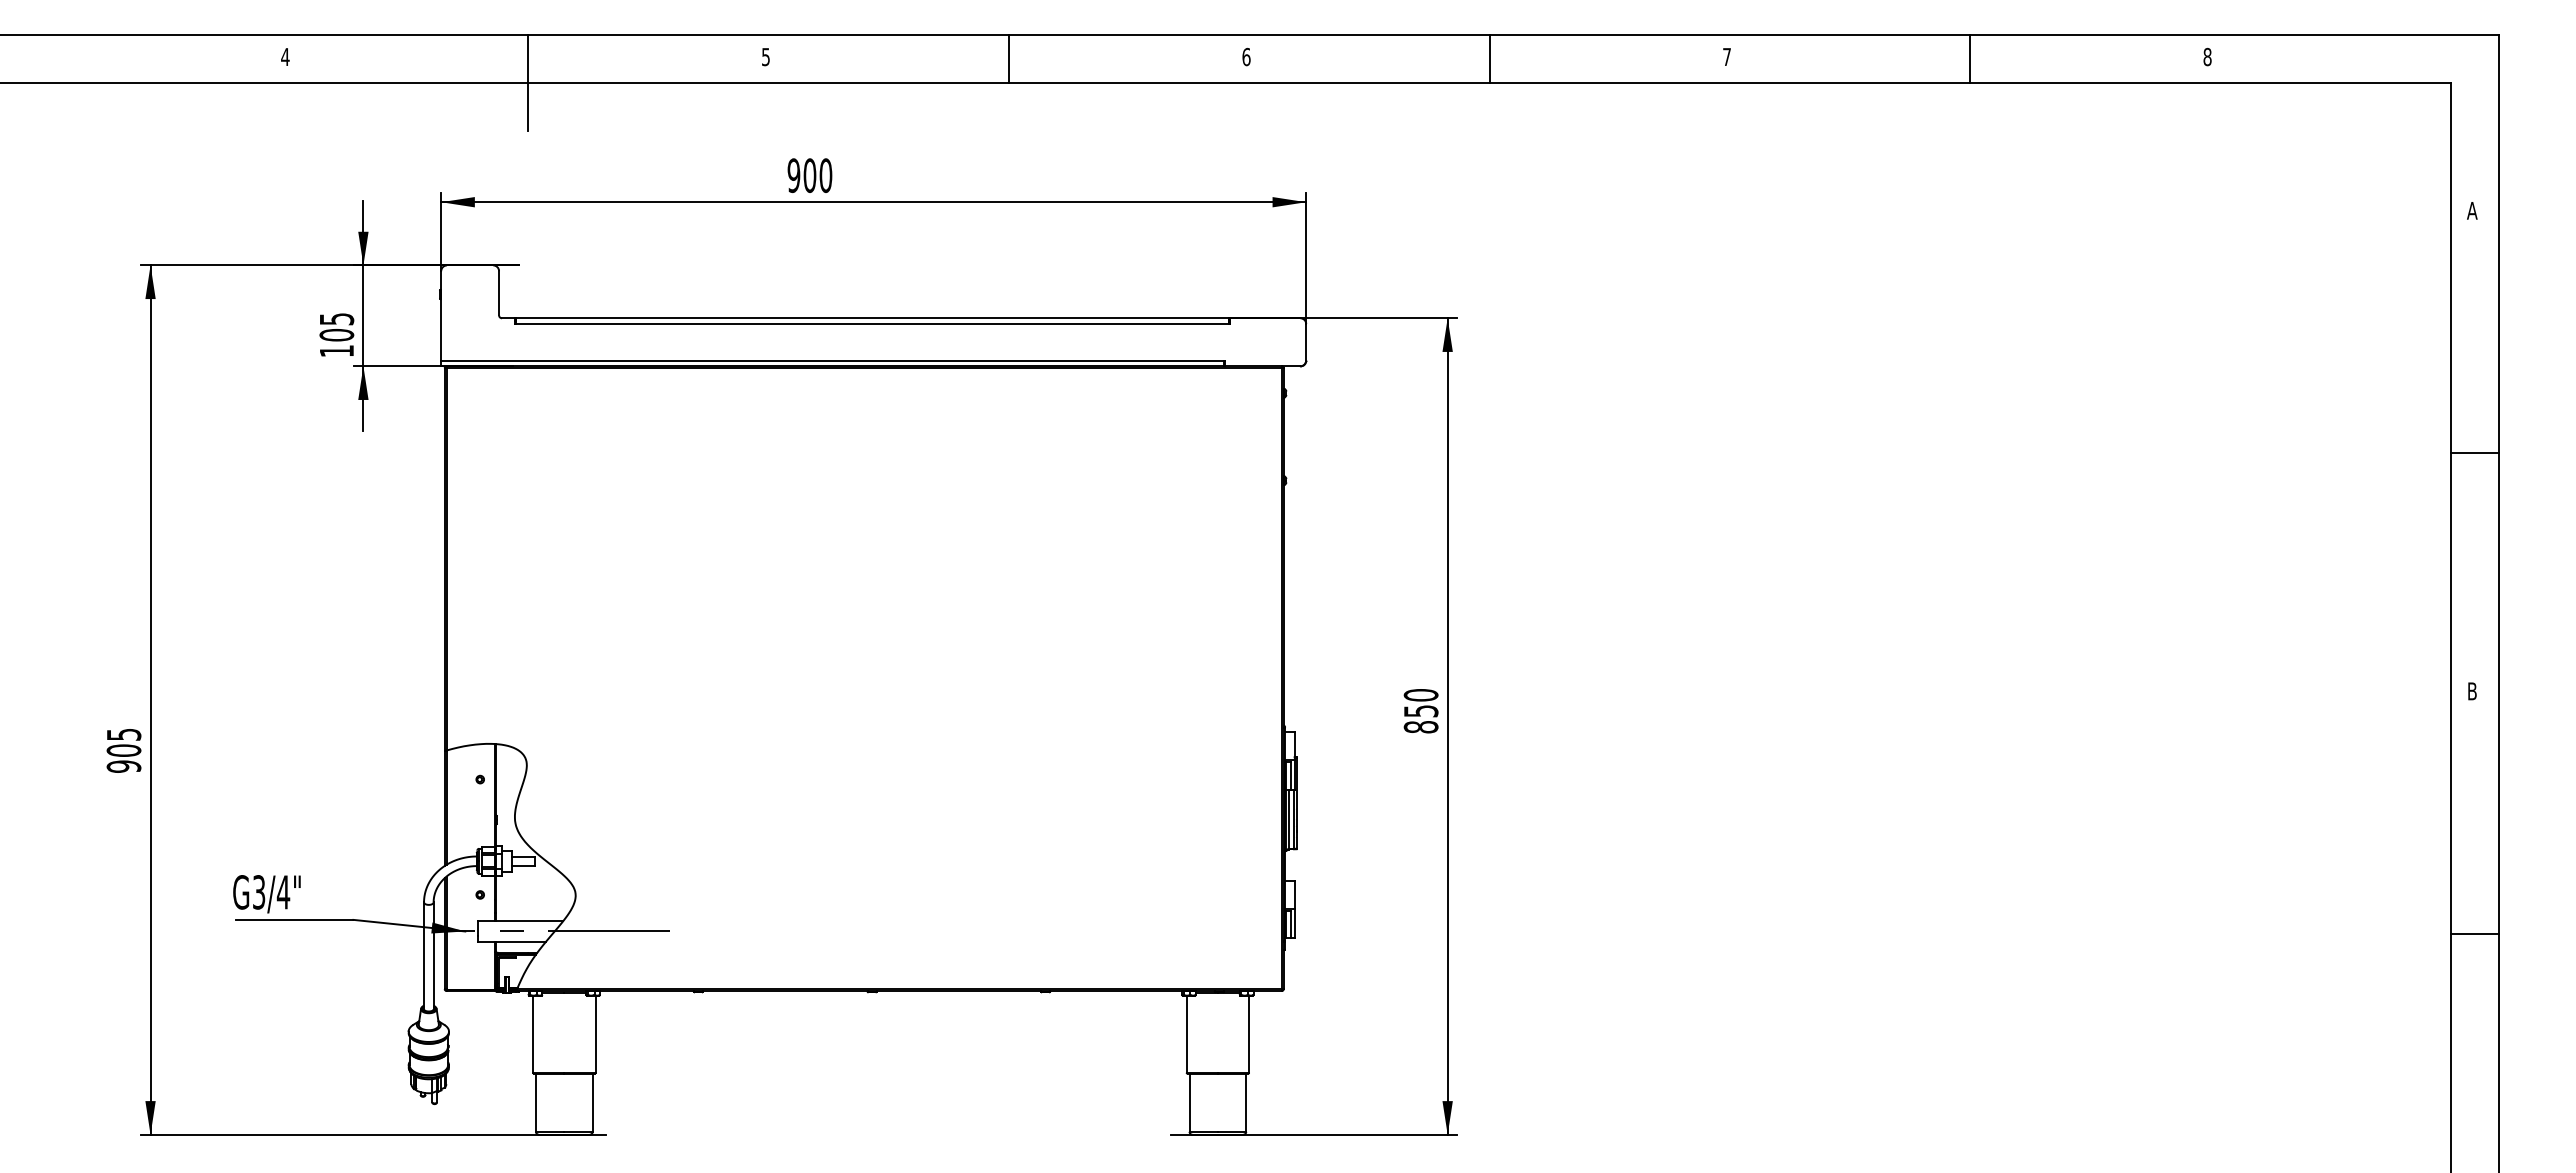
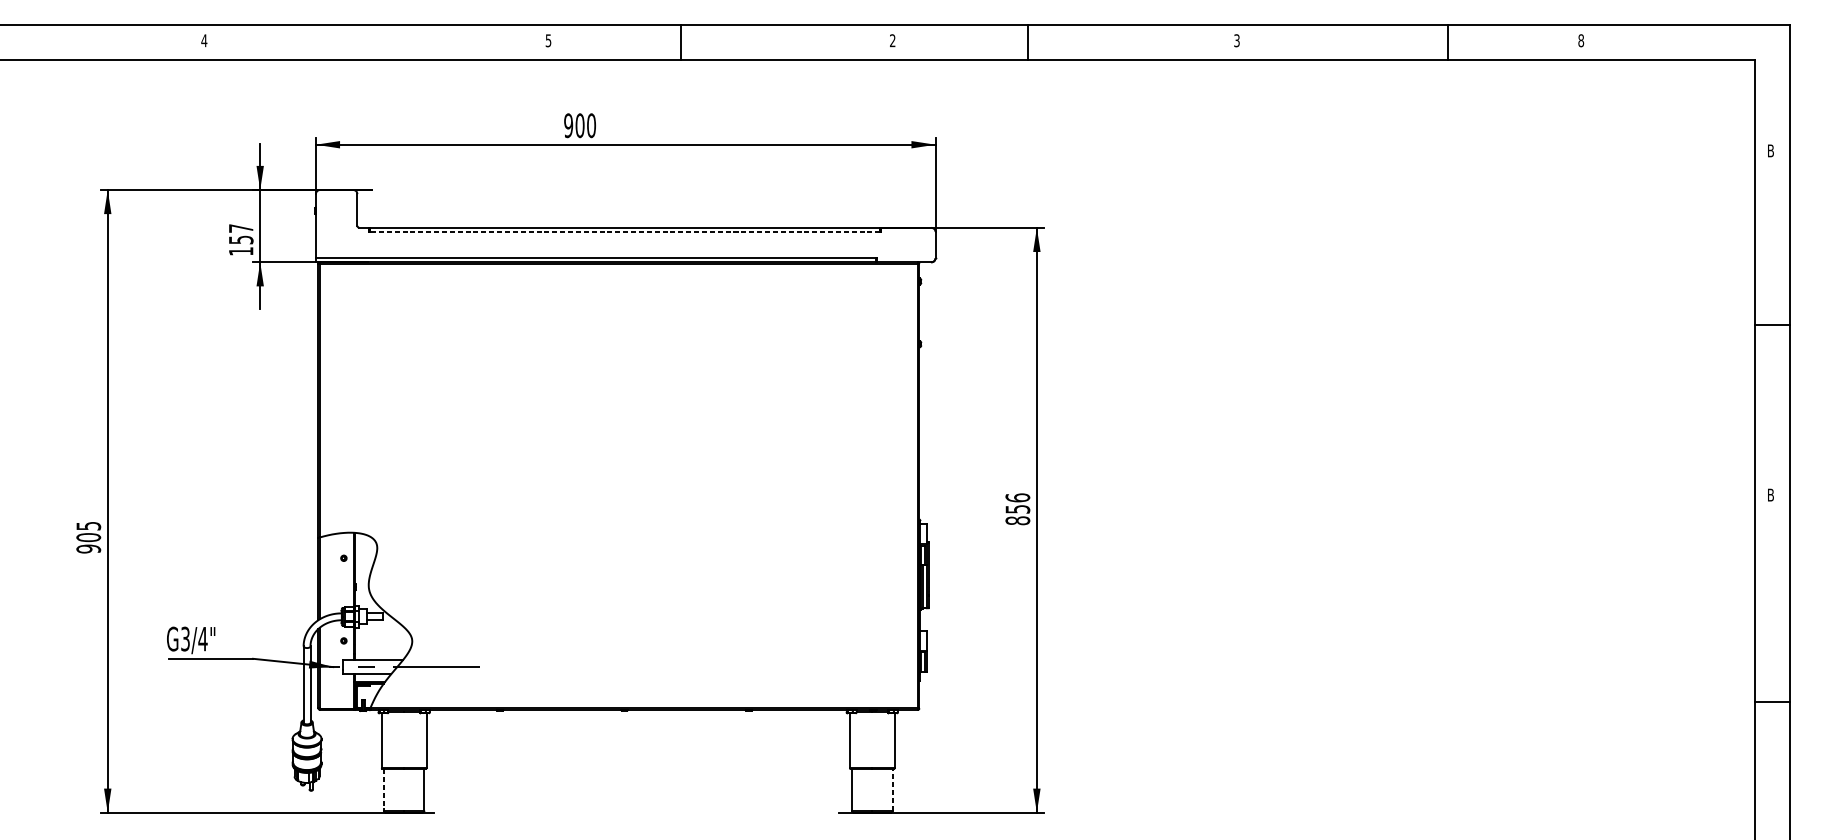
text: (1246, 56) -> (892, 40), 6 -> 2
text: (1726, 56) -> (1236, 40), 7 -> 3
line: (1009, 59) -> (681, 42), moved
line: (1489, 59) -> (1027, 42), moved
line: (1970, 59) -> (1447, 42), moved
line: (528, 83) -> (378, 59), removed
text: (2472, 210) -> (1770, 150), A -> B
line: (872, 324) -> (624, 232), solid -> dashed
text: (336, 327) -> (240, 234), 105 -> 157
text: (1420, 694) -> (1017, 497), 850 -> 856
line: (2474, 933) -> (1772, 701), moved
line: (1246, 1102) -> (892, 789), solid -> dashed
line: (536, 1103) -> (384, 790), solid -> dashed

